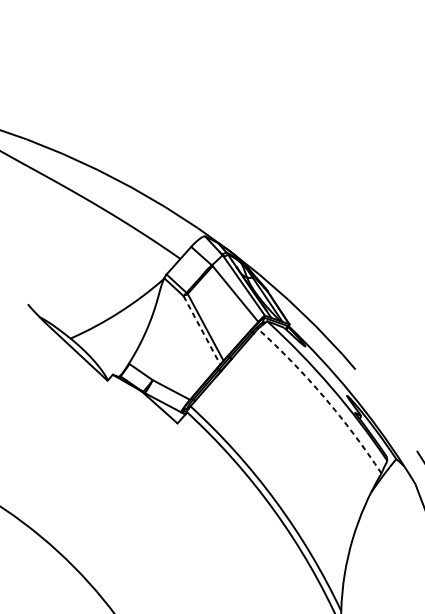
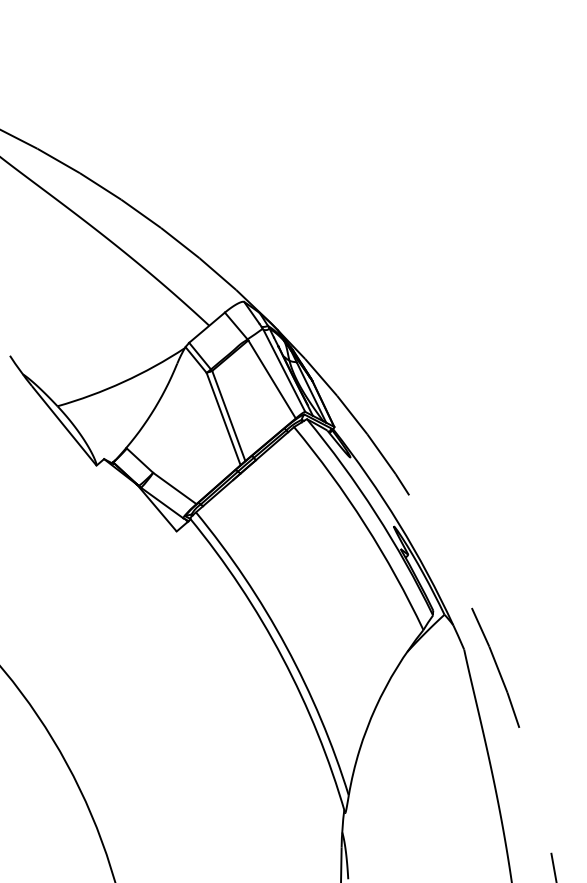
line: (201, 330) -> (223, 419), dashed -> solid
arc: (324, 397) -> (365, 524), dashed -> solid

